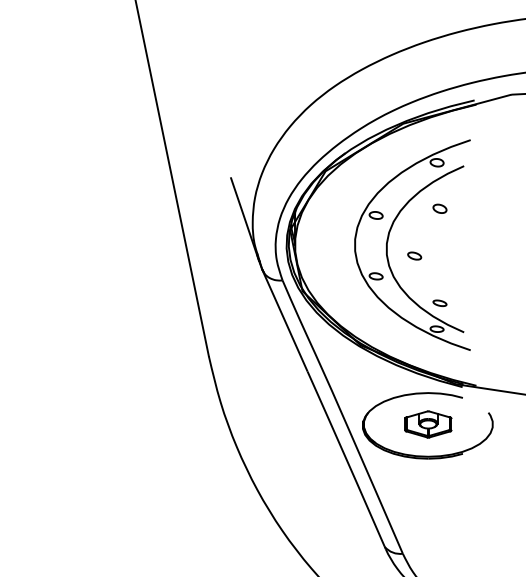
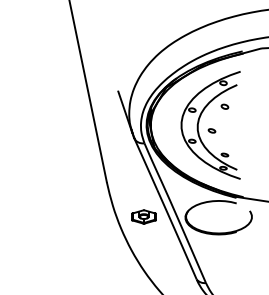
part: (427, 423) -> (143, 216), moved

